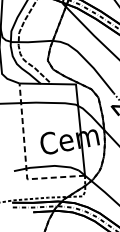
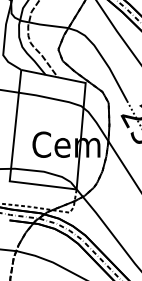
line: (26, 160) -> (12, 159), dashed -> solid

